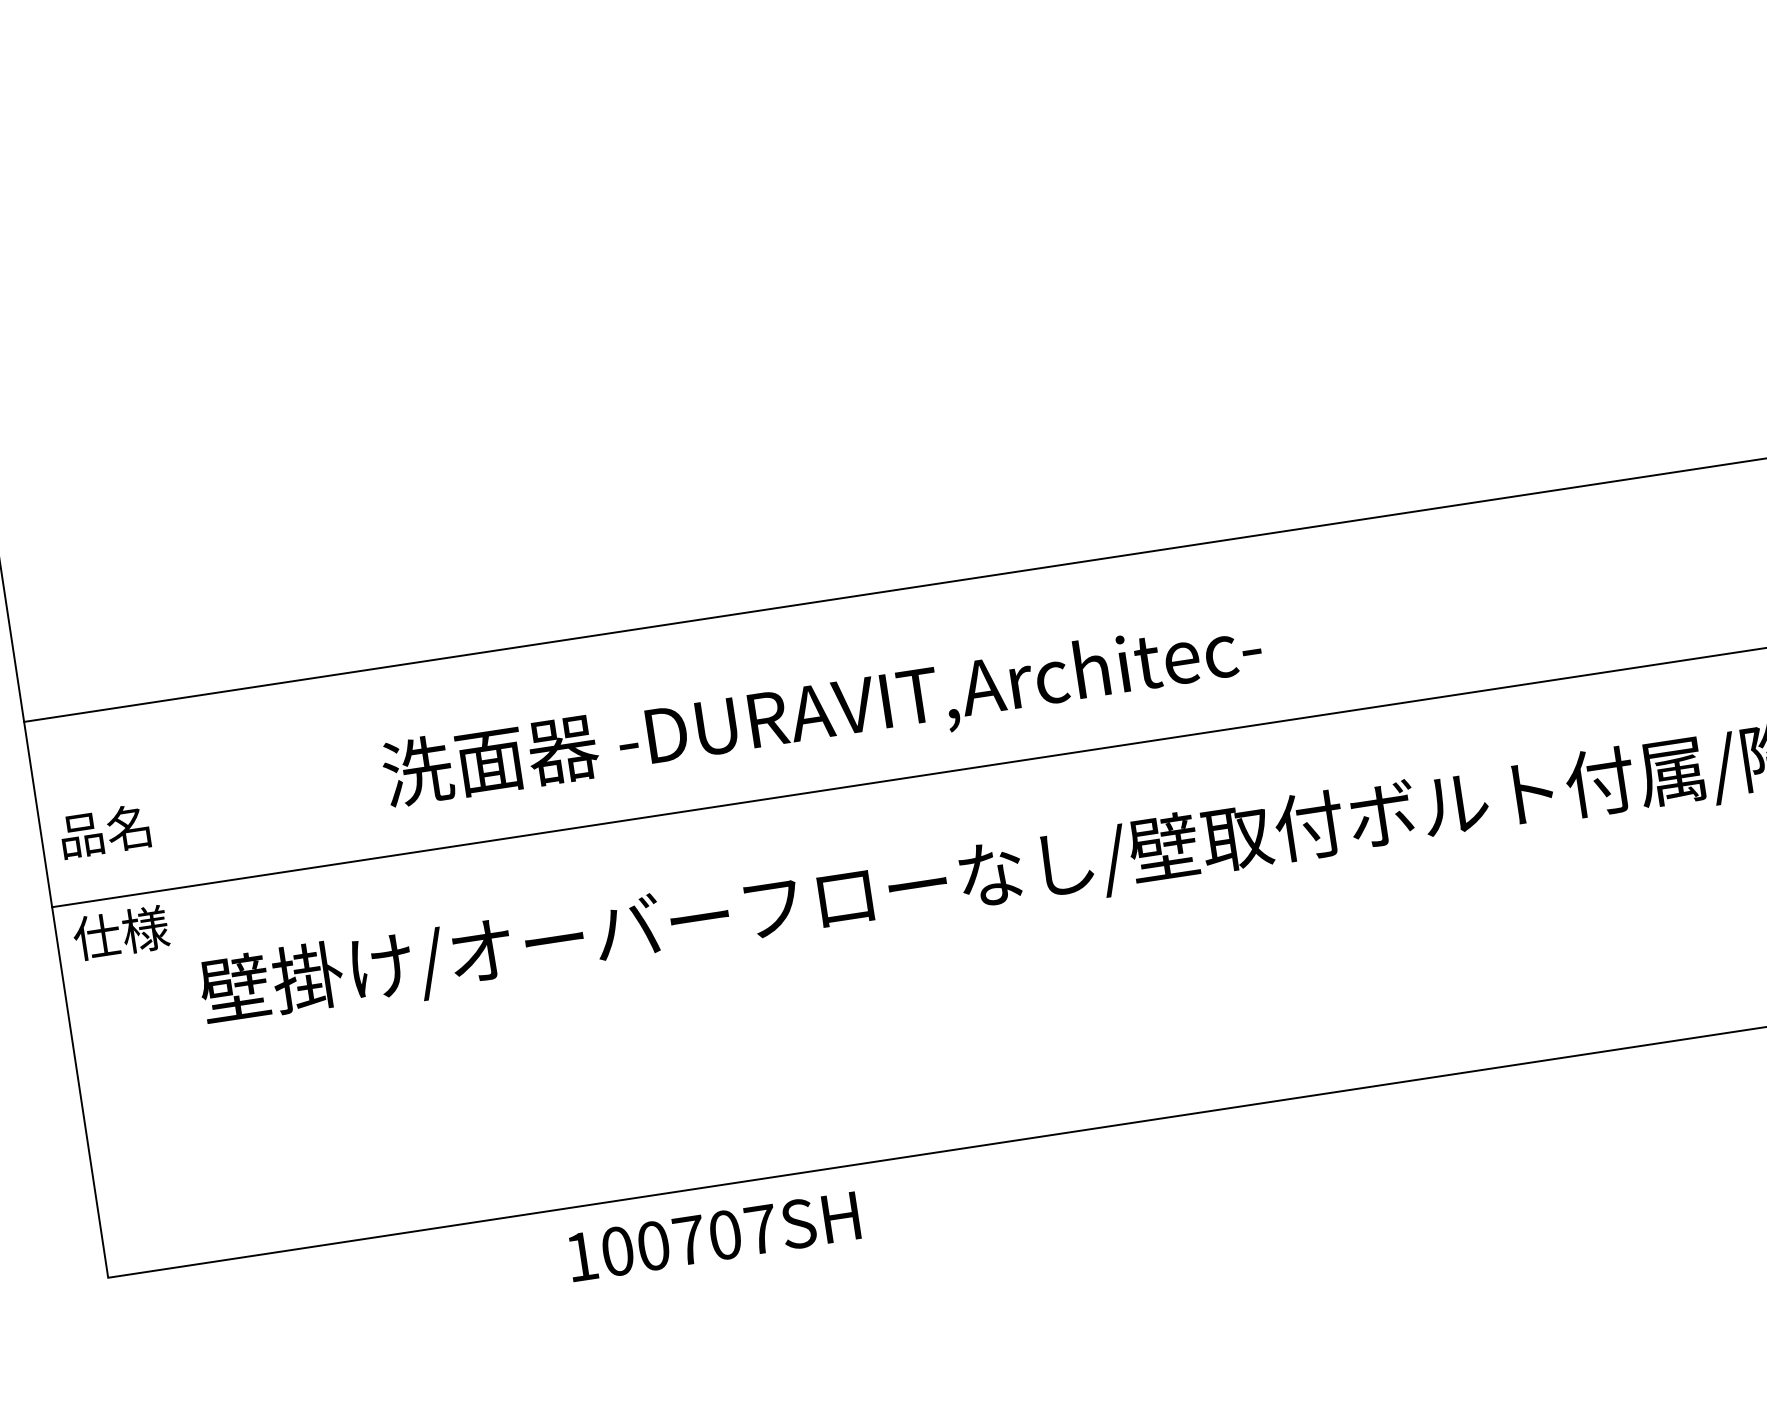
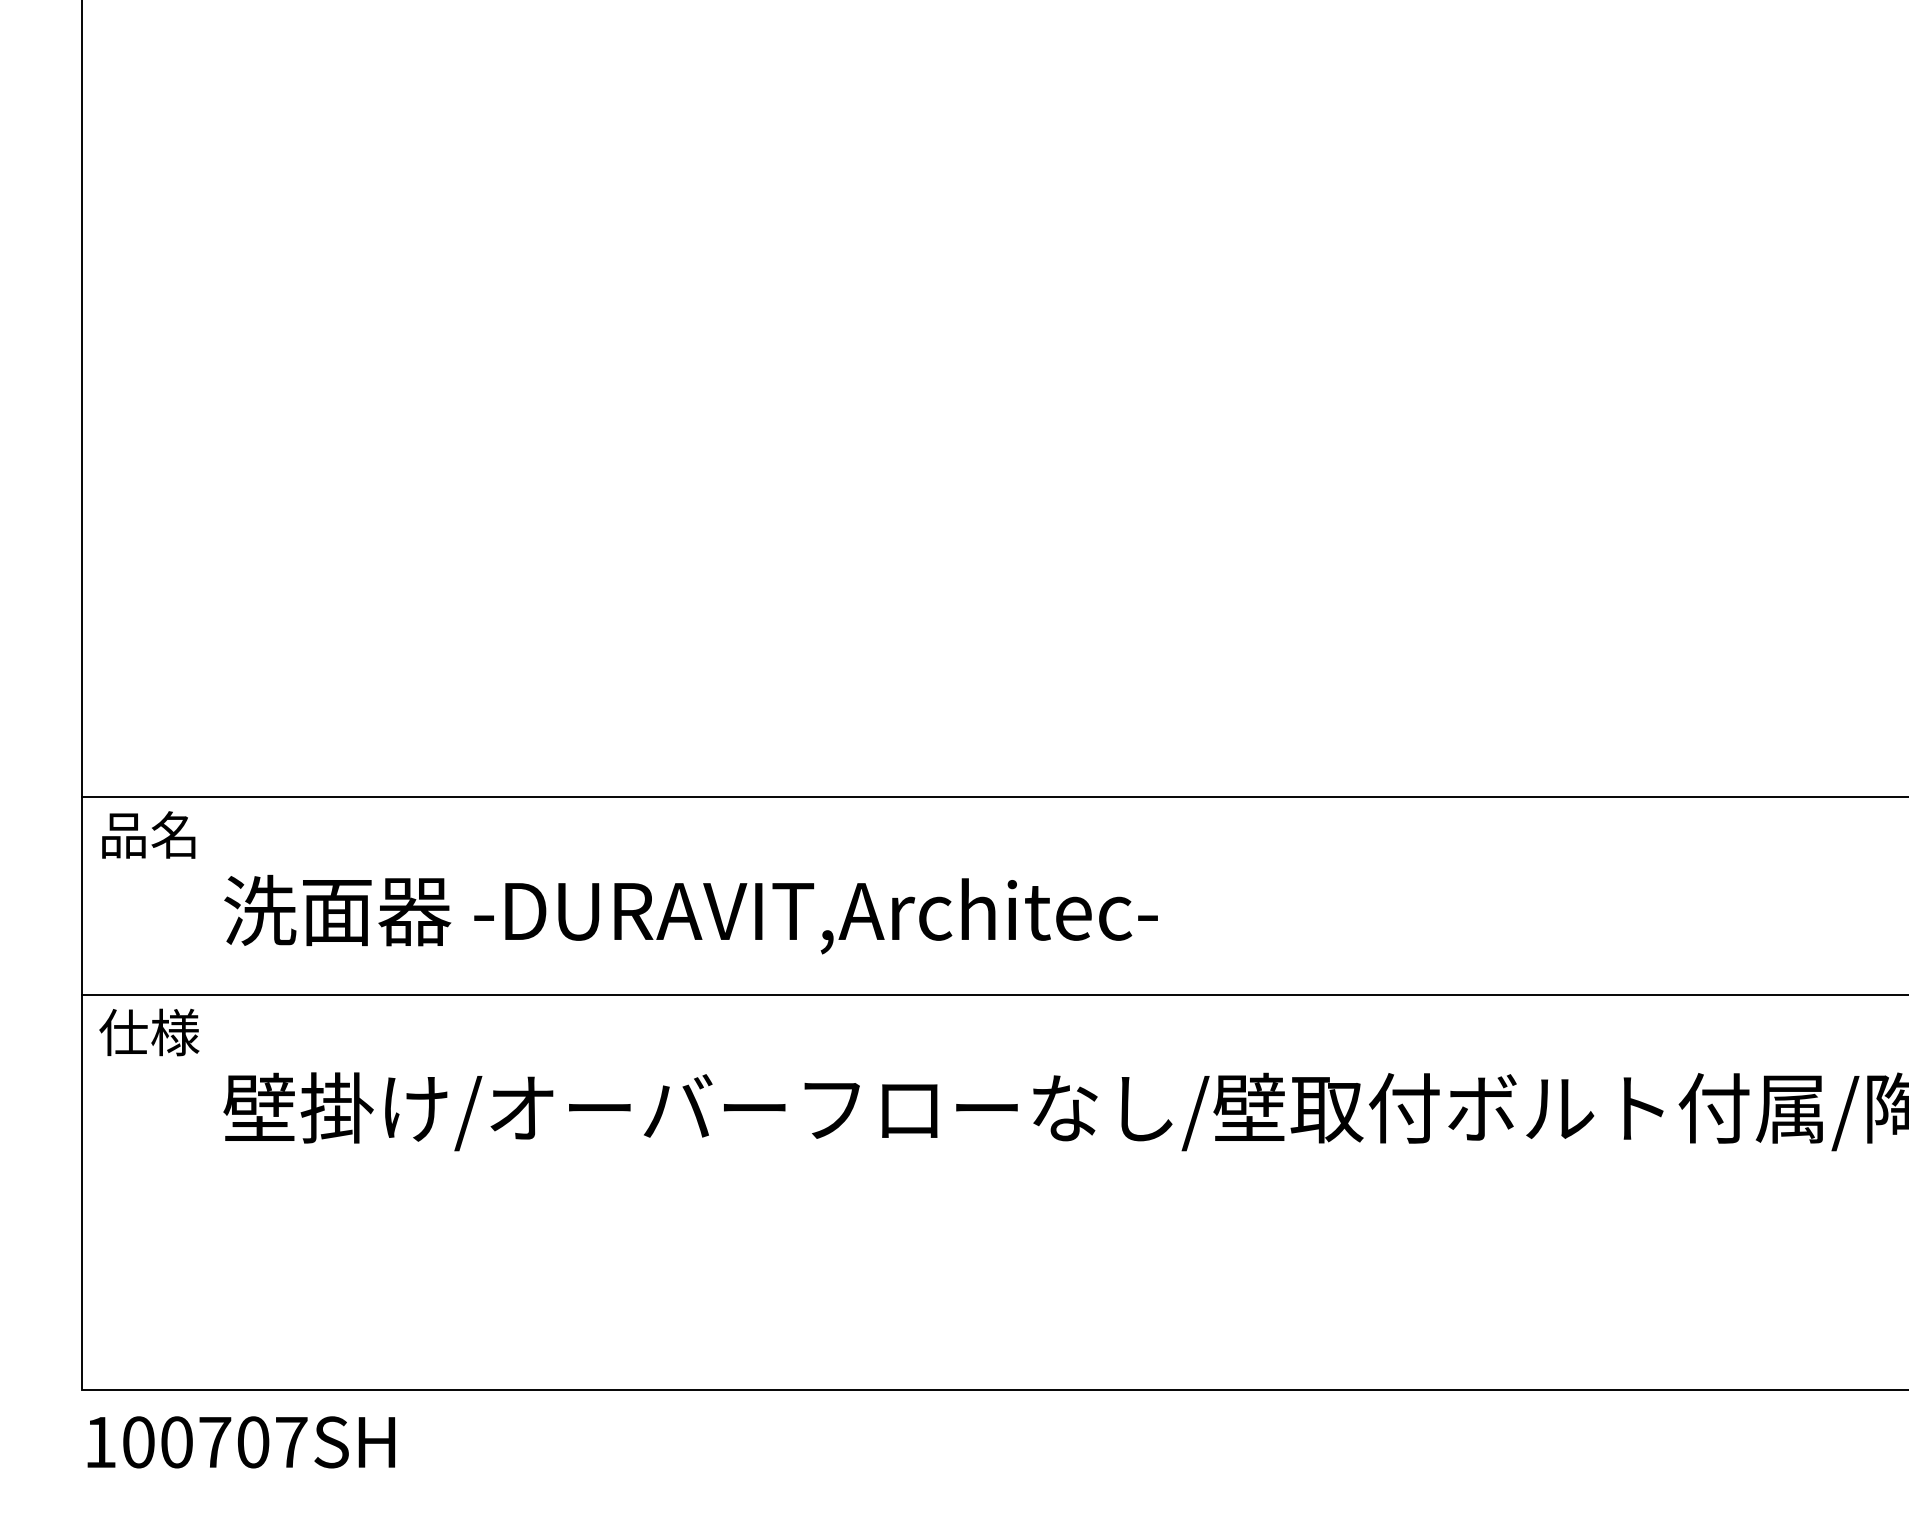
text: (822, 713) -> (690, 914), moved
text: (104, 830) -> (148, 834), moved
text: (713, 1237) -> (240, 1442), moved

